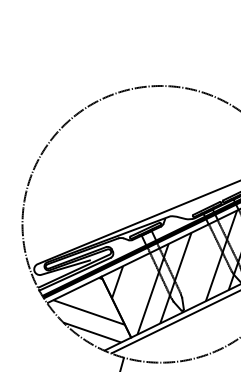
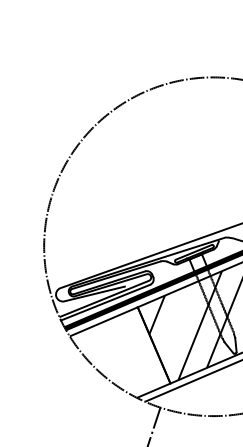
hatch: (88, 309) -> (119, 346), removed

